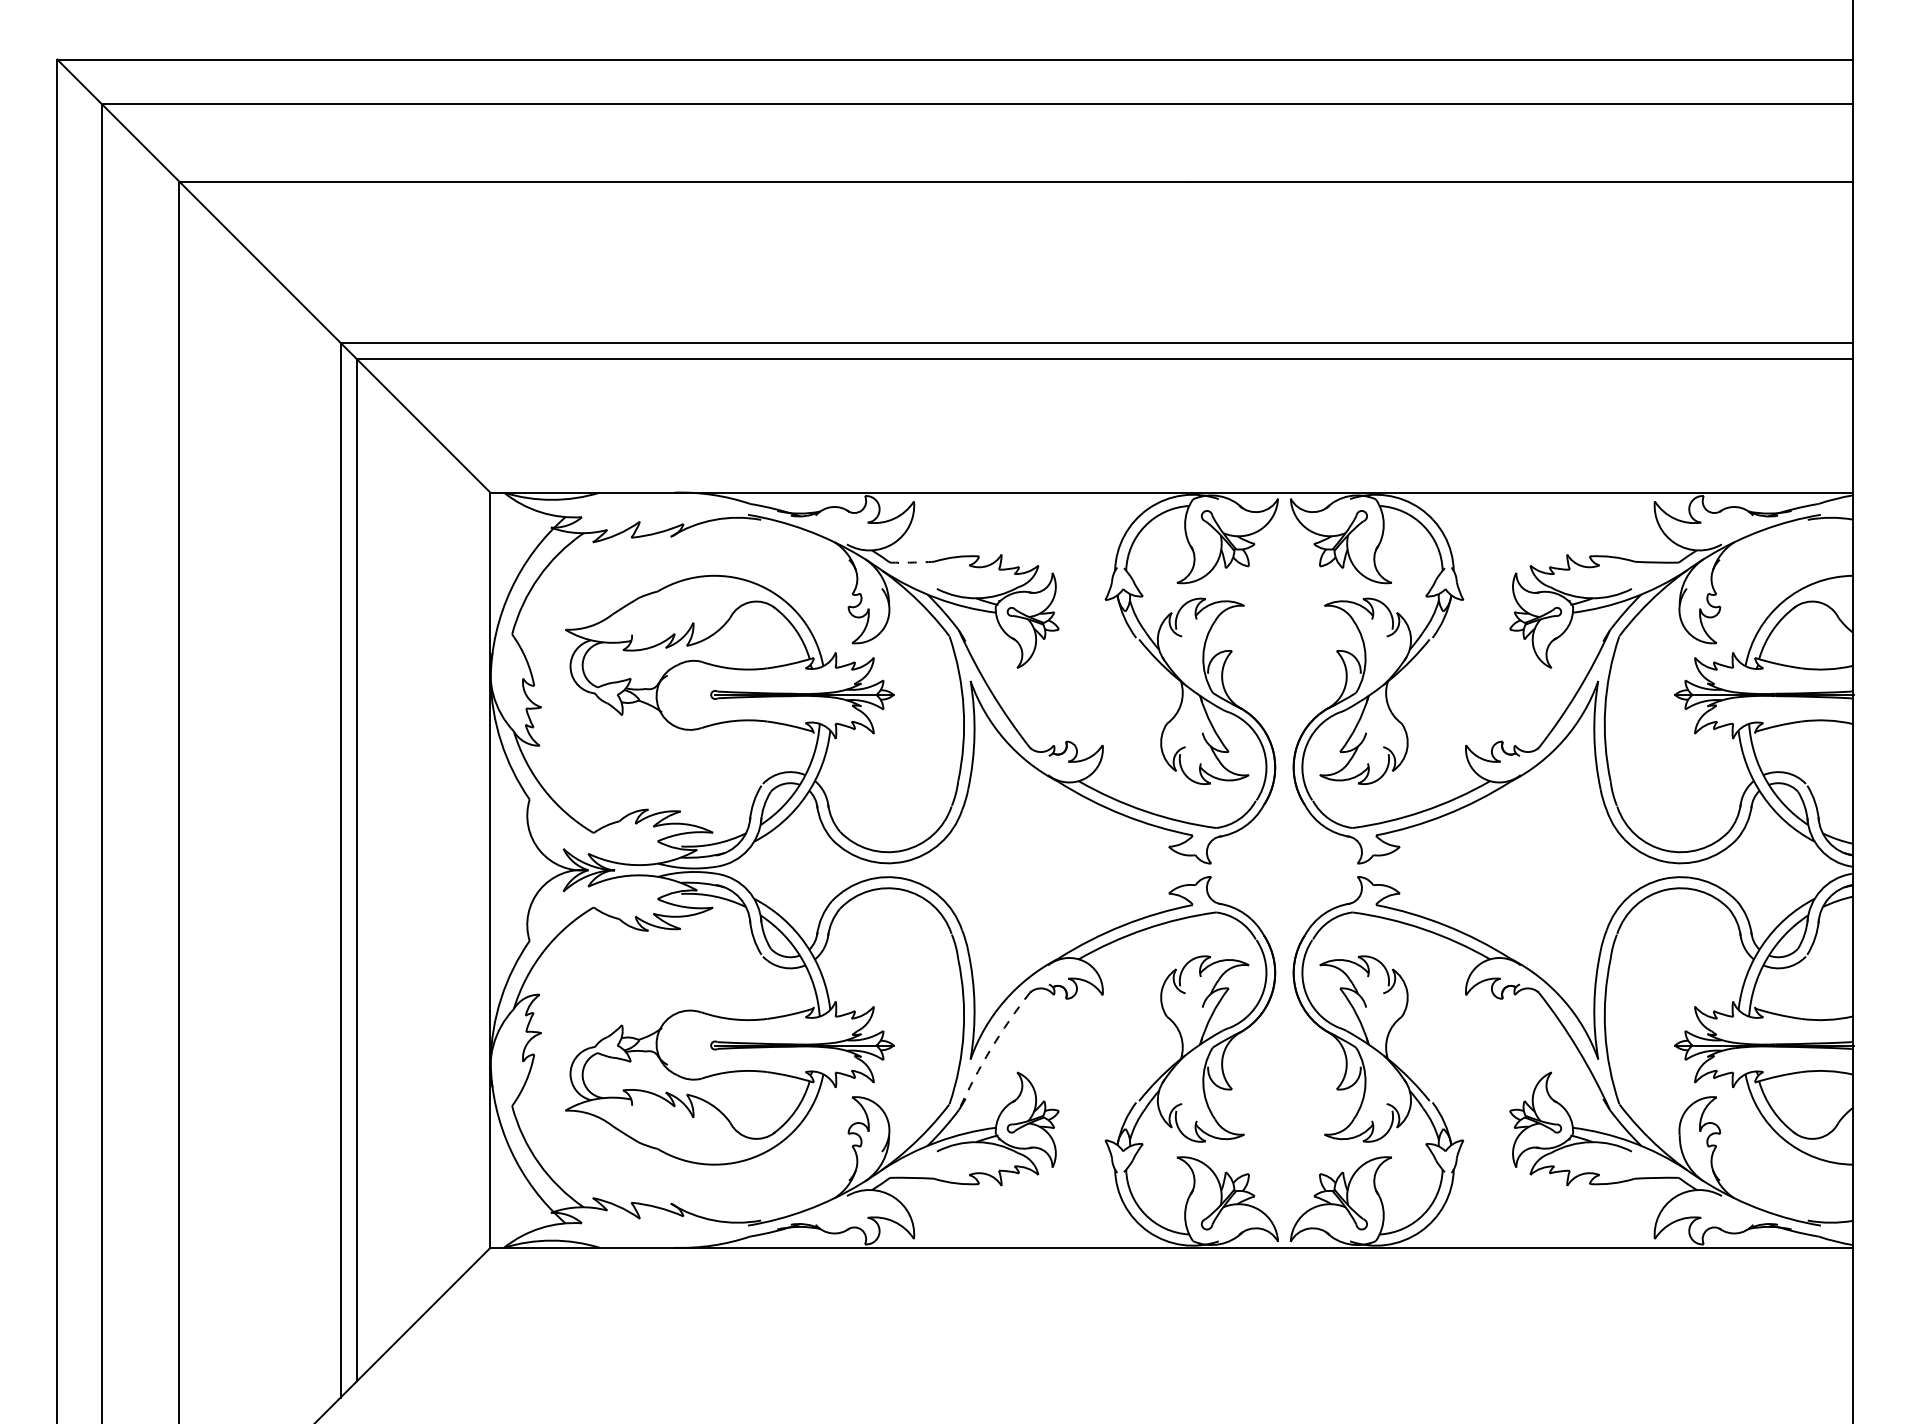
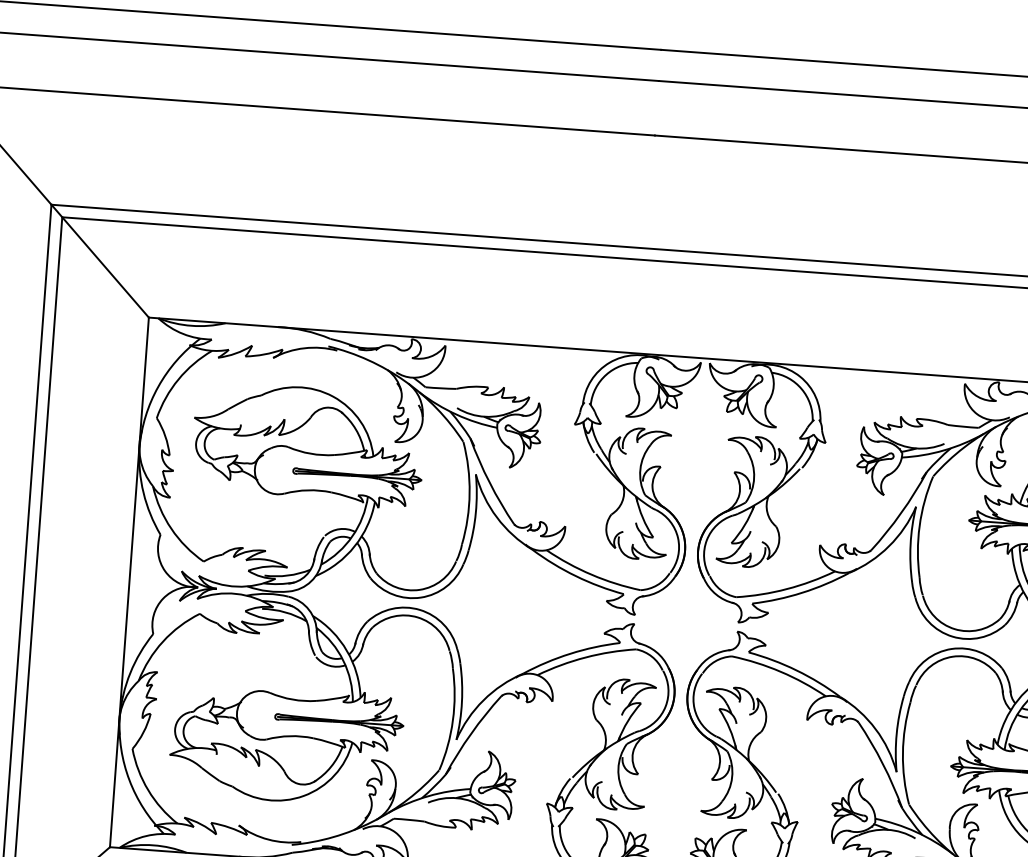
arc: (912, 562) -> (441, 388), dashed -> solid
arc: (990, 1049) -> (470, 733), dashed -> solid

